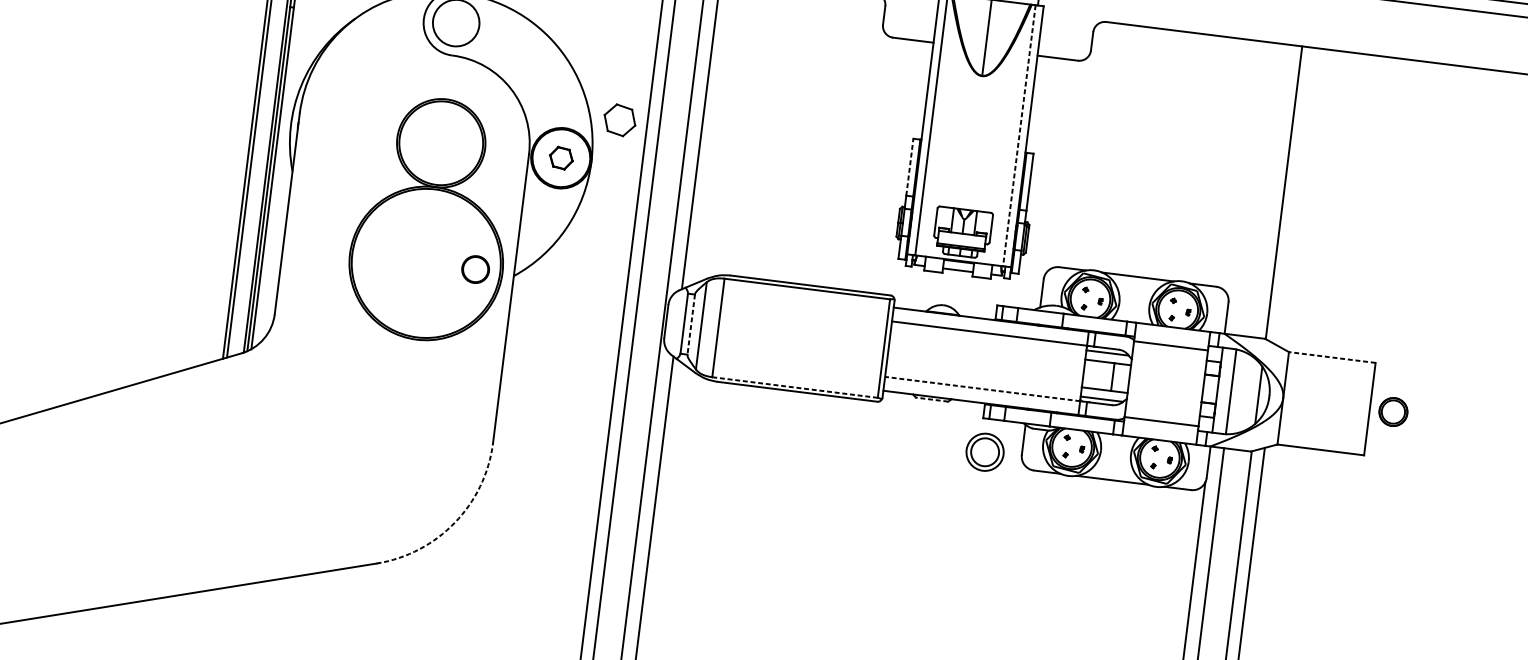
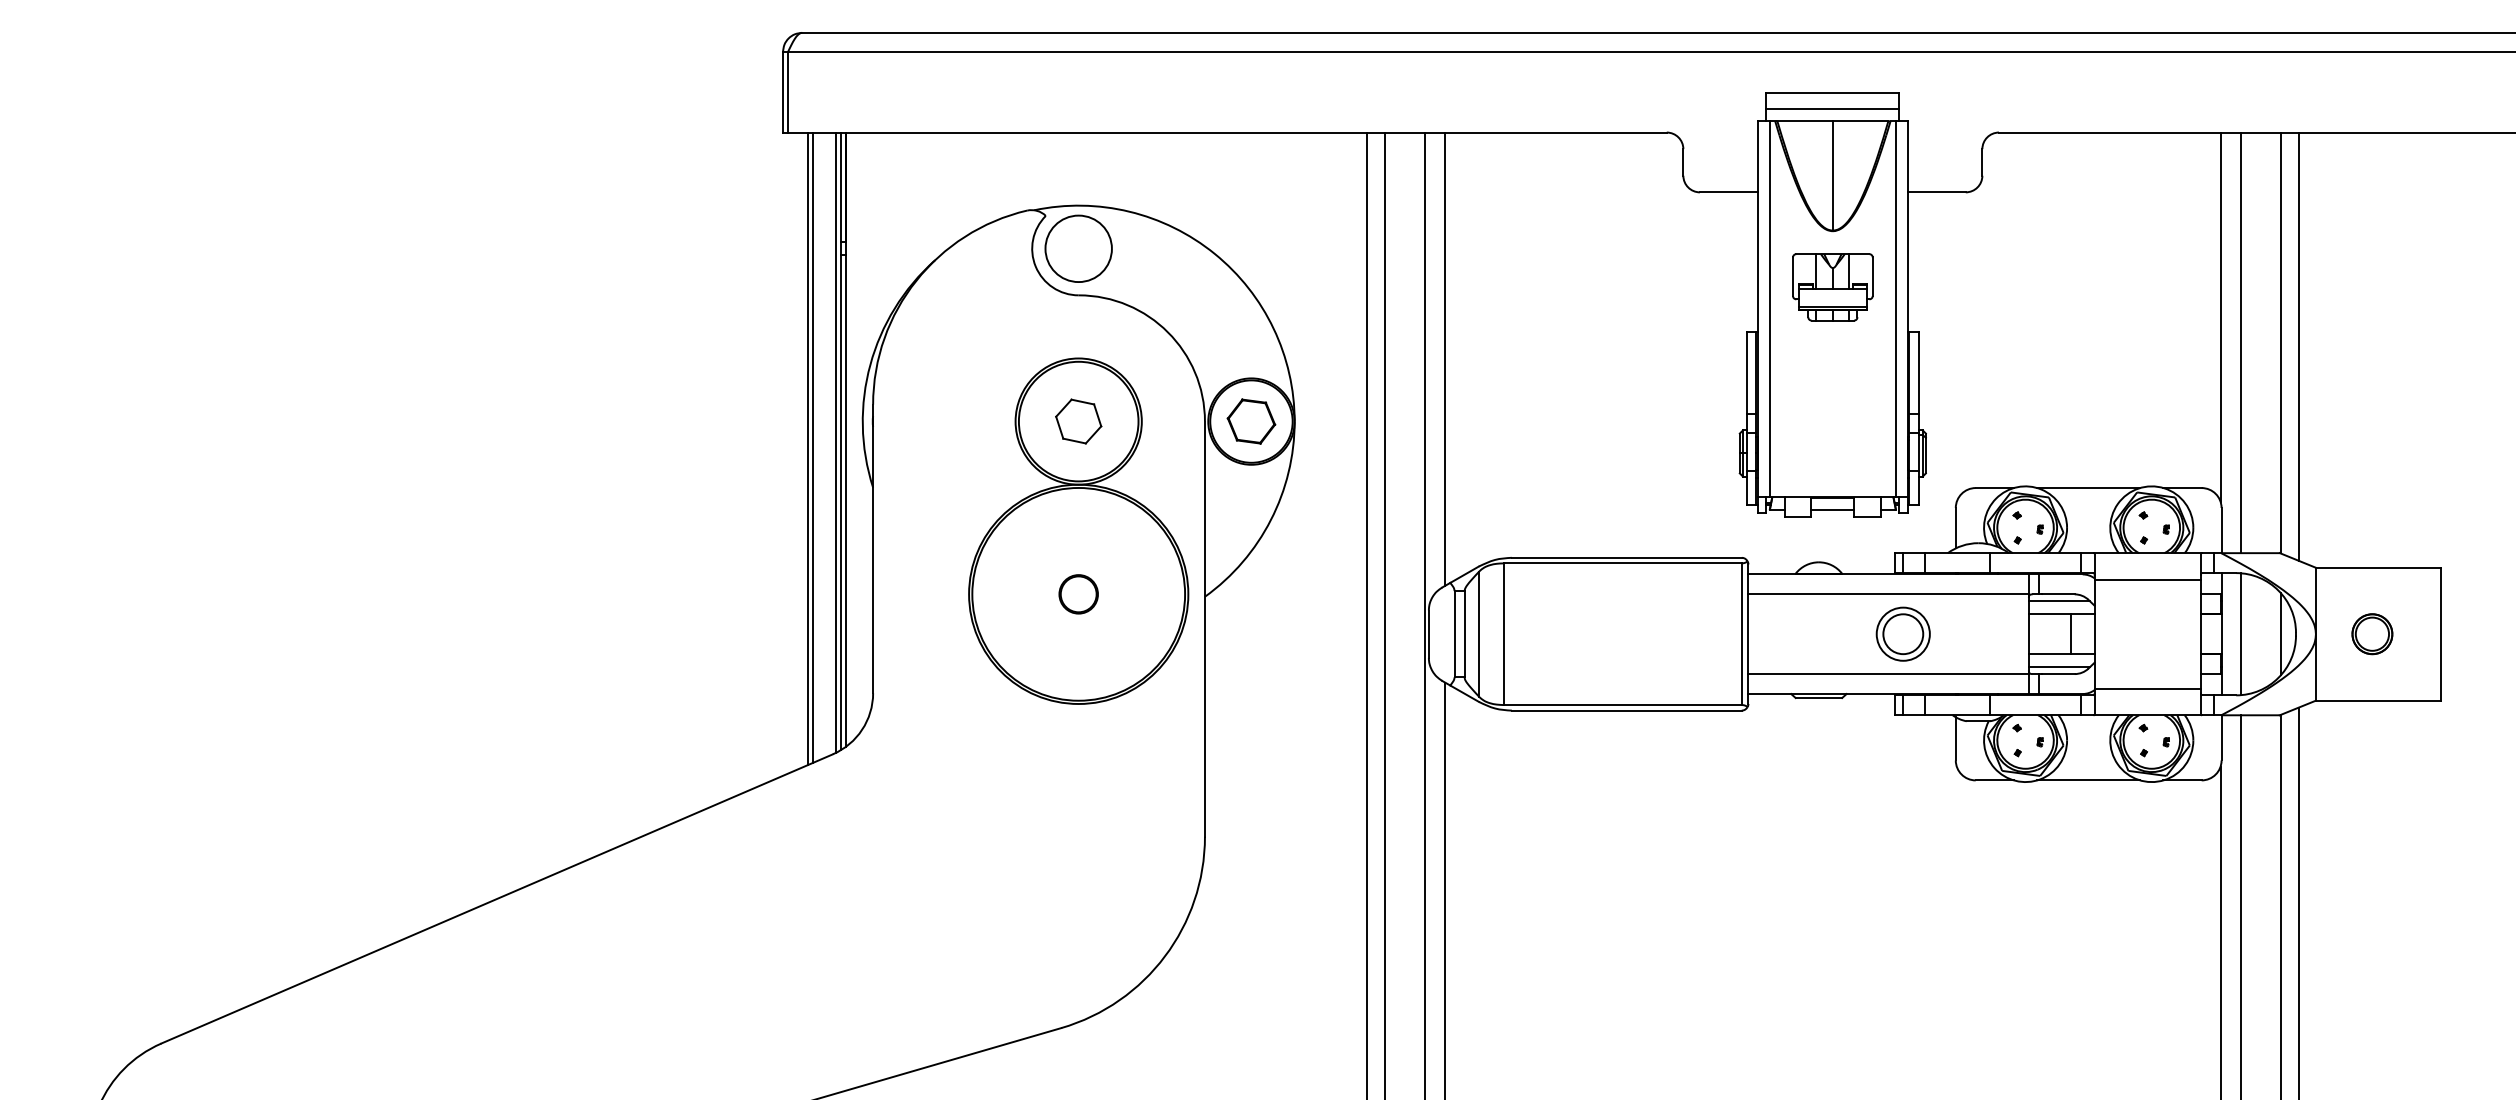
part: (619, 120) -> (1078, 421), moved
line: (1019, 135) -> (1896, 308), dashed -> solid
part: (561, 158) -> (1251, 421), size x1.43
line: (909, 166) -> (1746, 372), dashed -> solid
line: (1244, 169) -> (2220, 316), added
line: (1256, 189) -> (2241, 342), added
line: (1296, 196) -> (2298, 346), added
part: (962, 232) -> (1832, 287), moved
circle: (475, 269) -> (1078, 594), moved
line: (691, 324) -> (1464, 634), dashed -> solid
line: (1331, 357) -> (2377, 567), dashed -> solid
line: (795, 387) -> (1623, 705), dashed -> solid
line: (982, 389) -> (1888, 674), dashed -> solid
line: (931, 399) -> (1818, 698), dashed -> solid
part: (1393, 412) -> (2372, 634), moved
part: (984, 451) -> (1902, 633), moved
arc: (455, 522) -> (1165, 956), dashed -> solid

